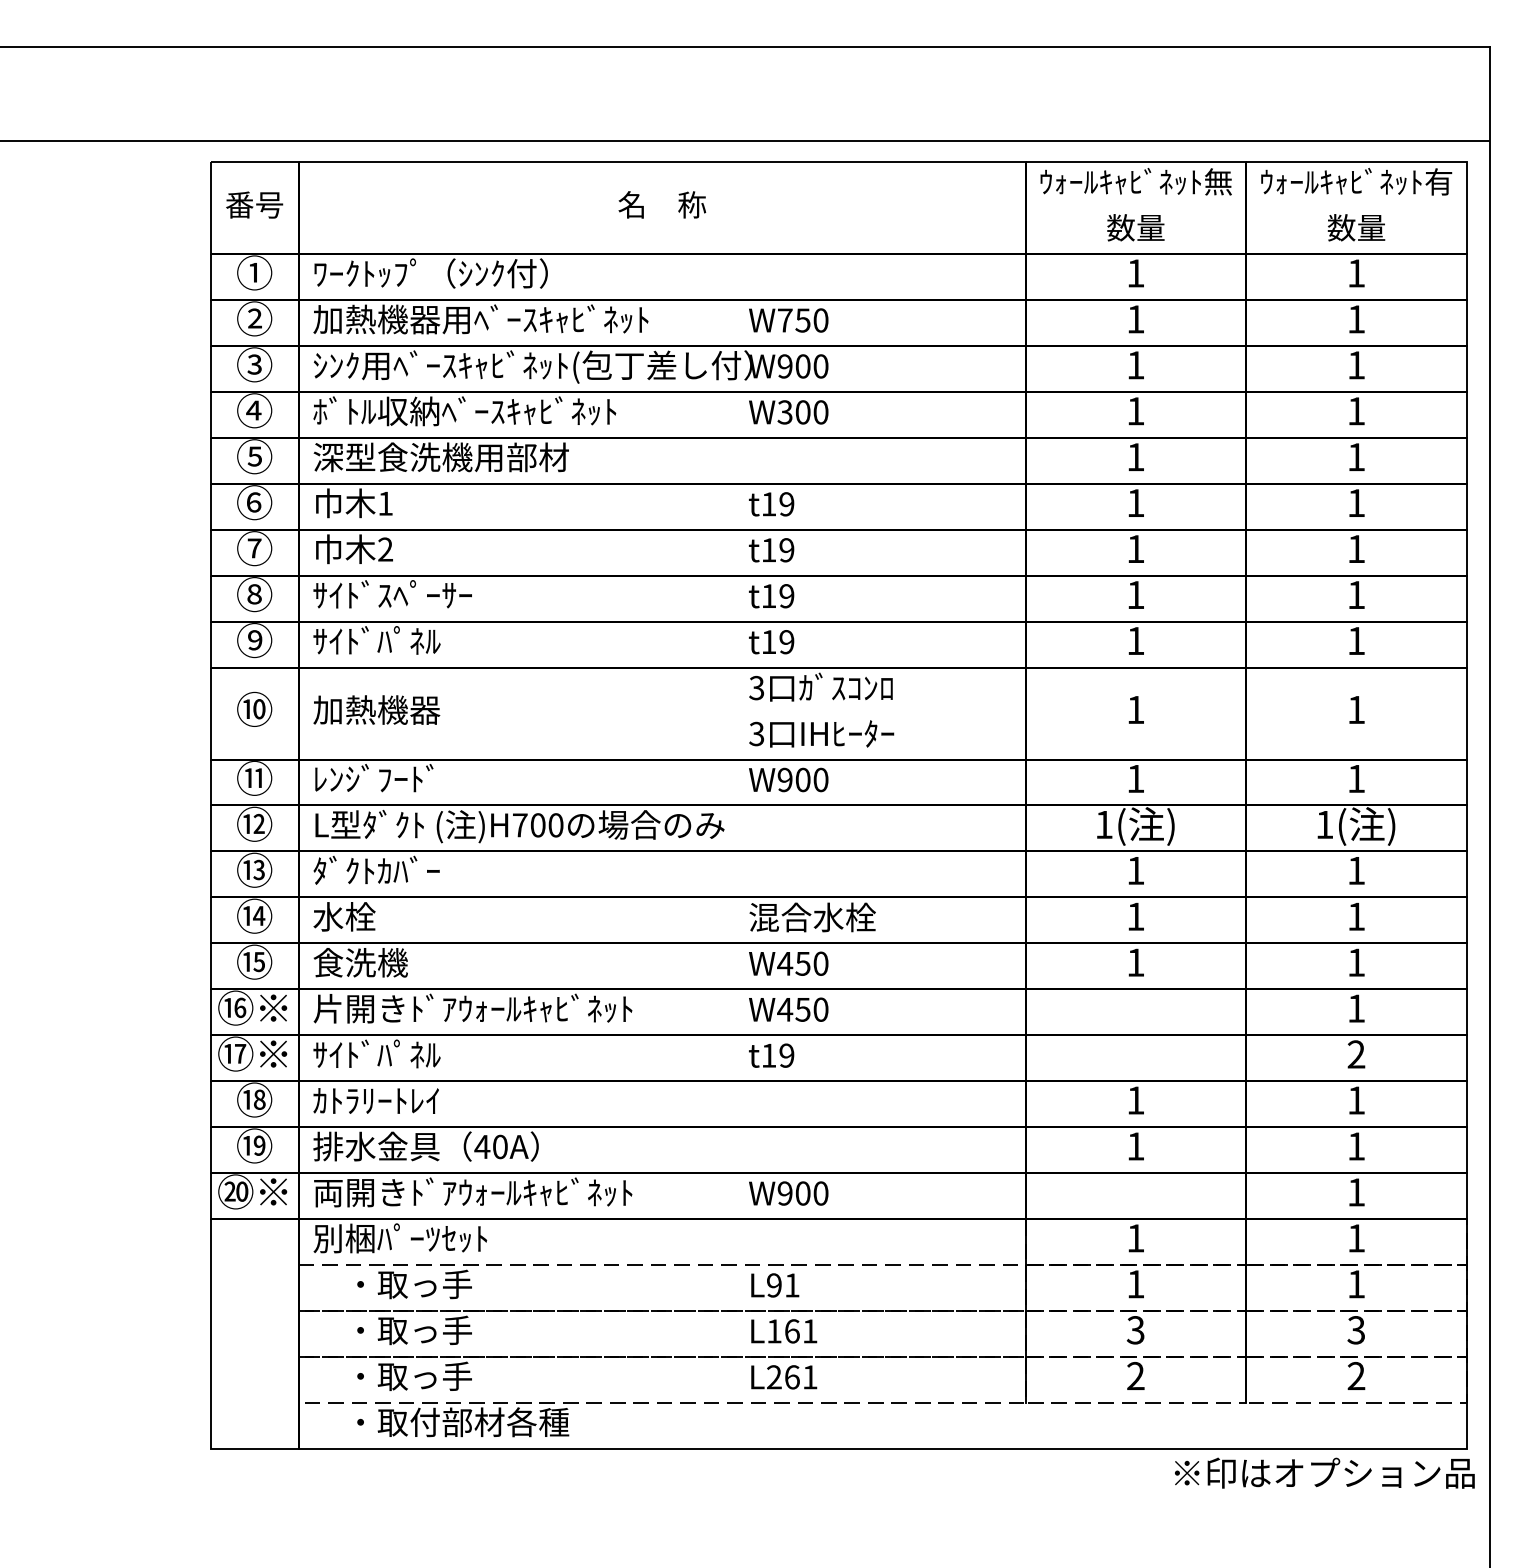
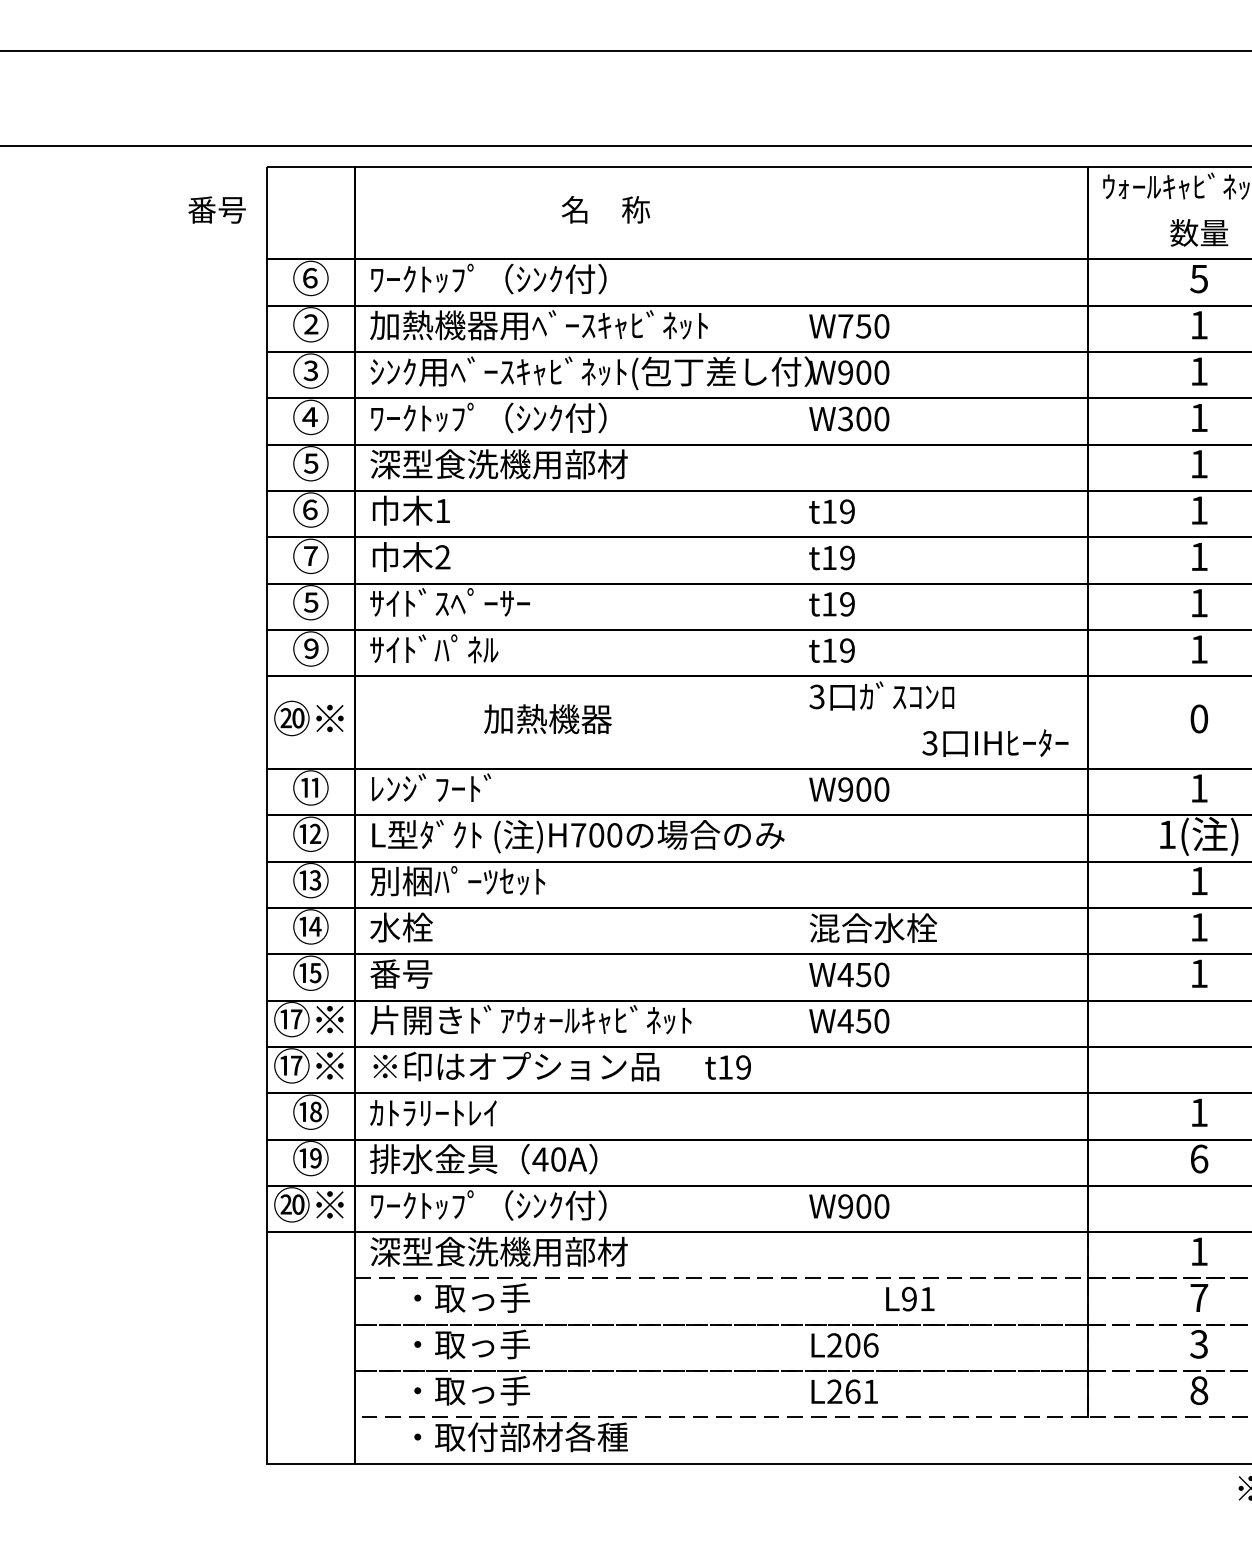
text: (254, 204) -> (216, 209), moved
text: (662, 204) -> (606, 209), moved
text: (254, 272) -> (310, 277), ① -> ⑥
text: (1135, 273) -> (1198, 279), 1 -> 5
text: (464, 411) -> (522, 418), ﾎﾞﾄﾙ収納ﾍﾞｰｽｷｬﾋﾞﾈｯﾄ -> ﾜｰｸﾄｯﾌﾟ（ｼﾝｸ付）
text: (254, 594) -> (310, 602), ⑧ -> ⑤
text: (252, 708) -> (308, 717), ⑩ -> ⑳※
text: (376, 709) -> (547, 718), moved
text: (1135, 709) -> (1198, 718), 1 -> 0
text: (821, 733) -> (995, 742), moved
text: (400, 870) -> (457, 880), ﾀﾞｸﾄｶﾊﾞｰ -> 別梱ﾊﾟｰﾂｾｯﾄ
text: (360, 962) -> (417, 973), 食洗機 -> 番号
text: (240, 1007) -> (296, 1018), ⑯※ -> ⑰※
text: (456, 1054) -> (514, 1066), ｻｲﾄﾞﾊﾟﾈﾙ -> ※印はオプション品
text: (771, 1055) -> (728, 1067), moved
text: (1135, 1146) -> (1198, 1159), 1 -> 6
text: (473, 1192) -> (531, 1205), 両開きﾄﾞｱｳｫｰﾙｷｬﾋﾞﾈｯﾄ -> ﾜｰｸﾄｯﾌﾟ（ｼﾝｸ付）
text: (440, 1238) -> (498, 1251), 別梱ﾊﾟｰﾂｾｯﾄ -> 深型食洗機用部材
text: (1135, 1284) -> (1198, 1298), 1 -> 7
text: (775, 1285) -> (910, 1299), moved
text: (792, 1331) -> (853, 1345), L161 -> L206
text: (1135, 1376) -> (1198, 1390), 2 -> 8

